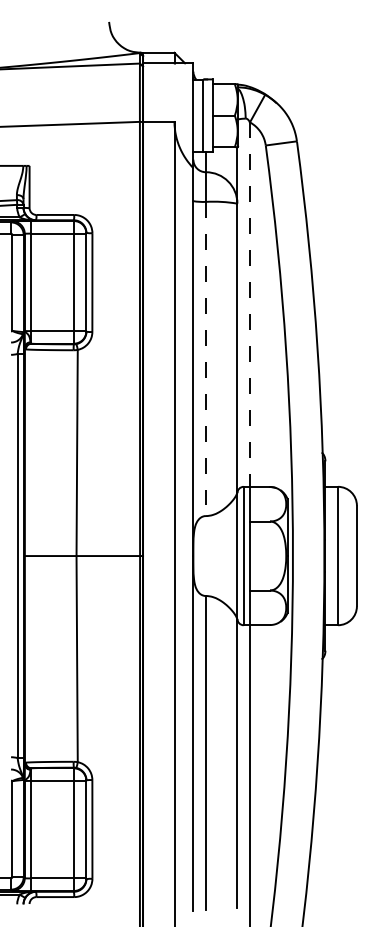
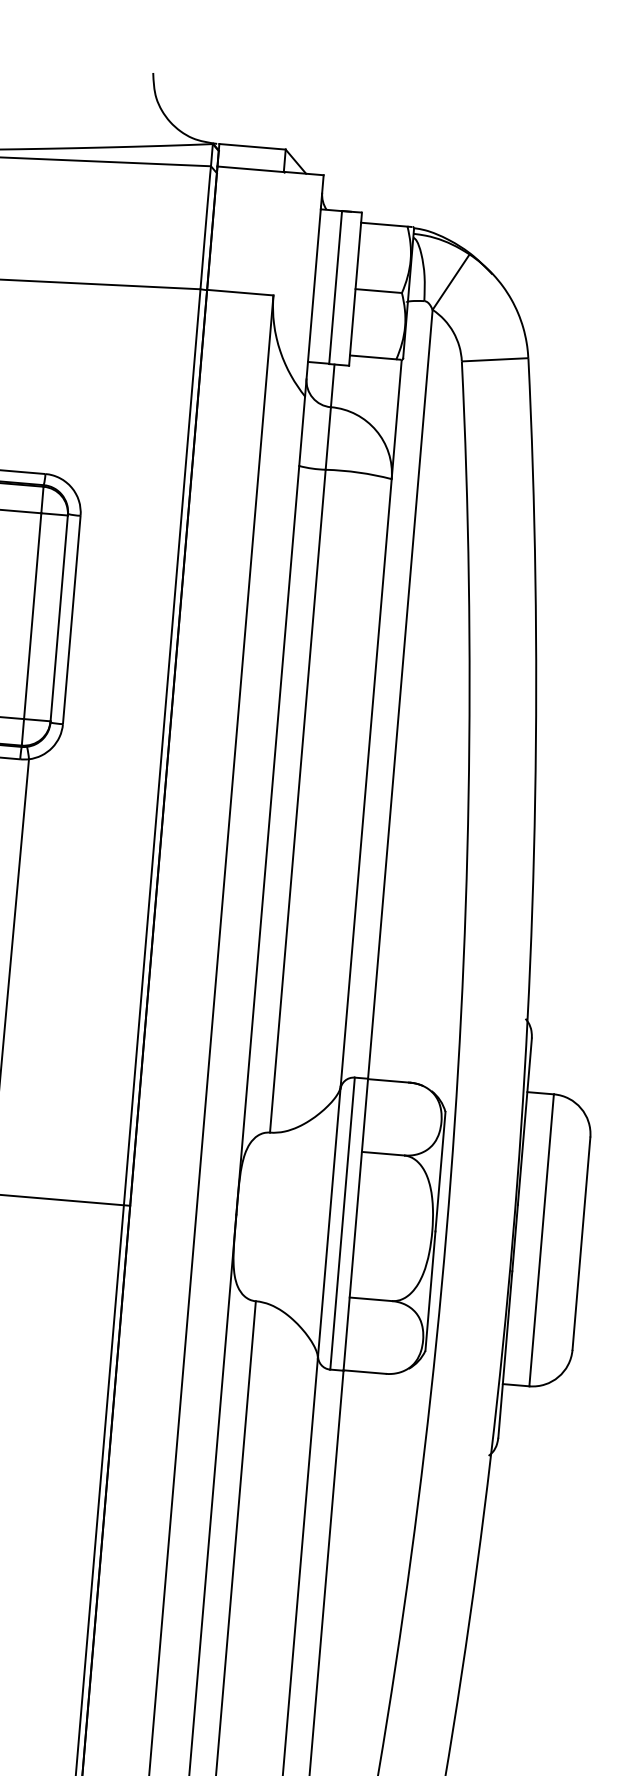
line: (249, 305) -> (399, 696), dashed -> solid
line: (205, 359) -> (296, 802), dashed -> solid

